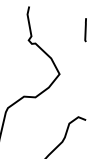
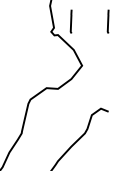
line: (47, 29) -> (70, 21), added

